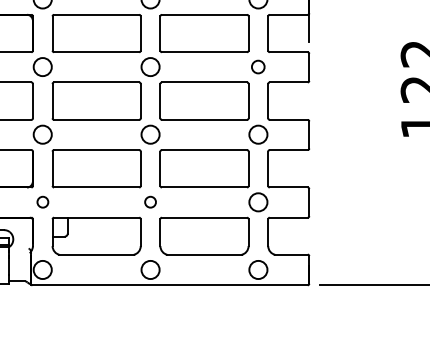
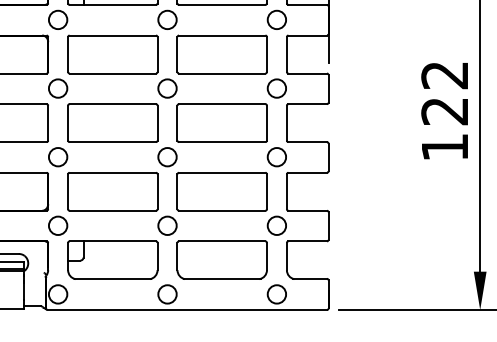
circle: (257, 67) -> (276, 88), size x1.43
circle: (43, 202) -> (58, 225), size x1.67
circle: (150, 202) -> (167, 225), size x1.67

